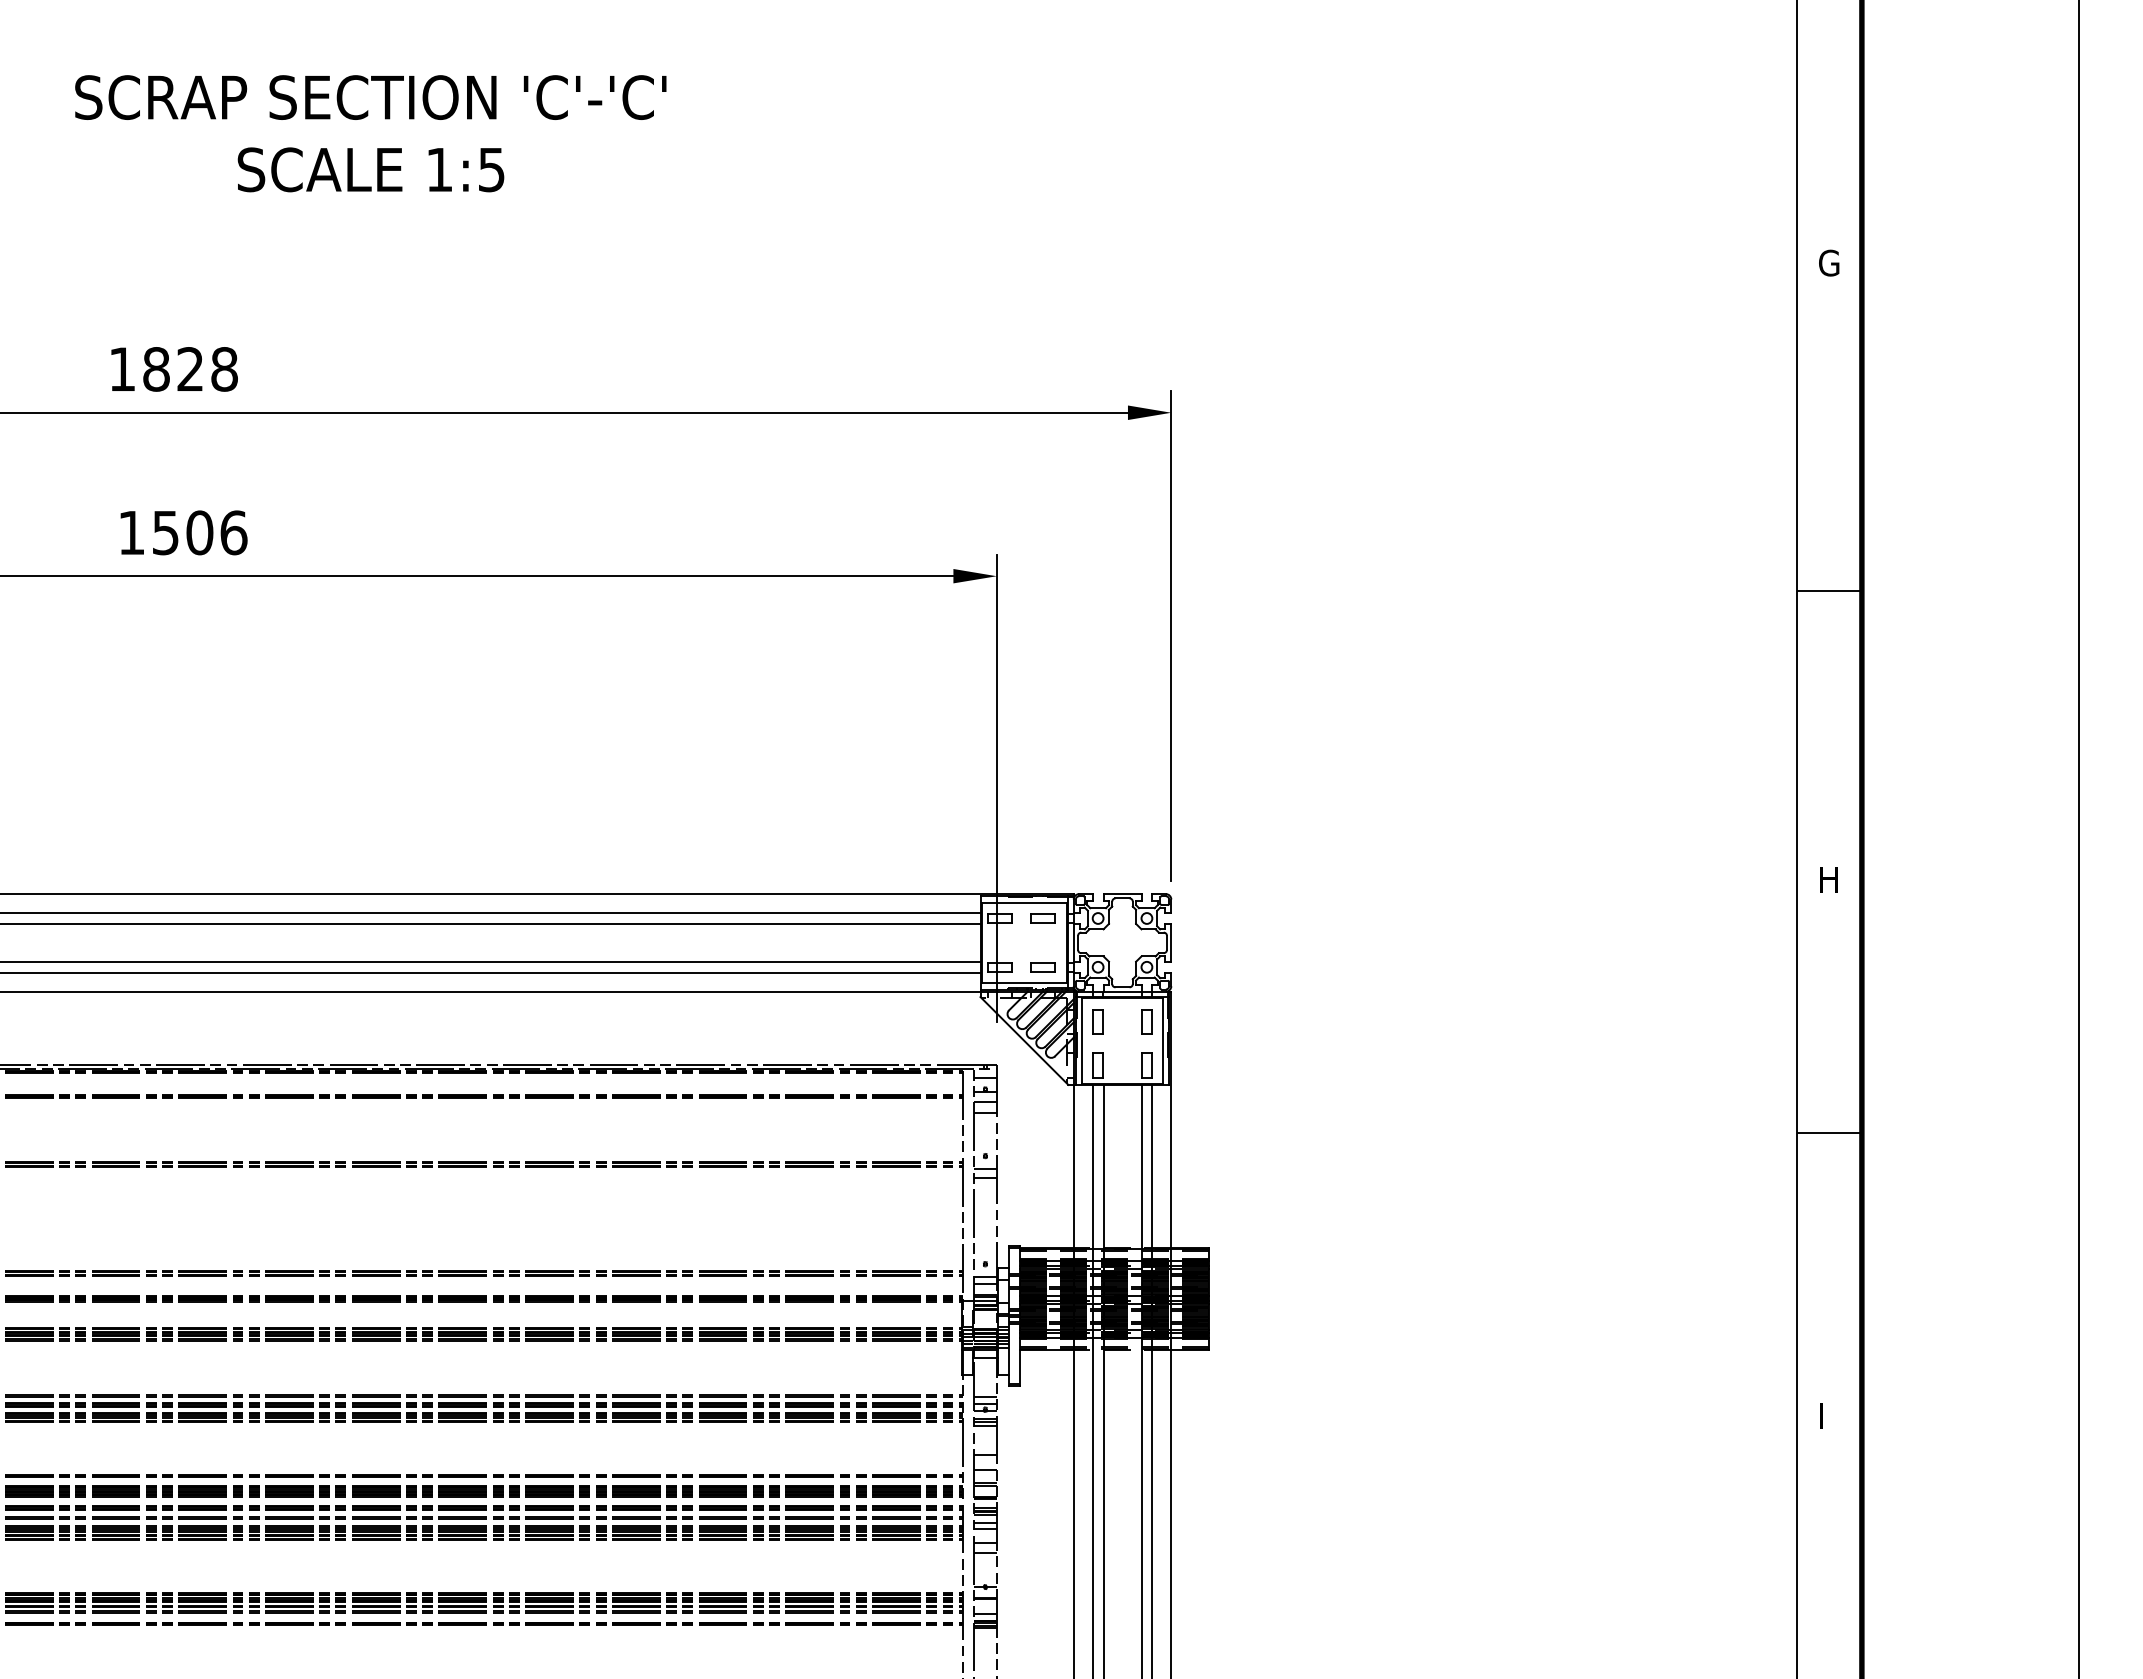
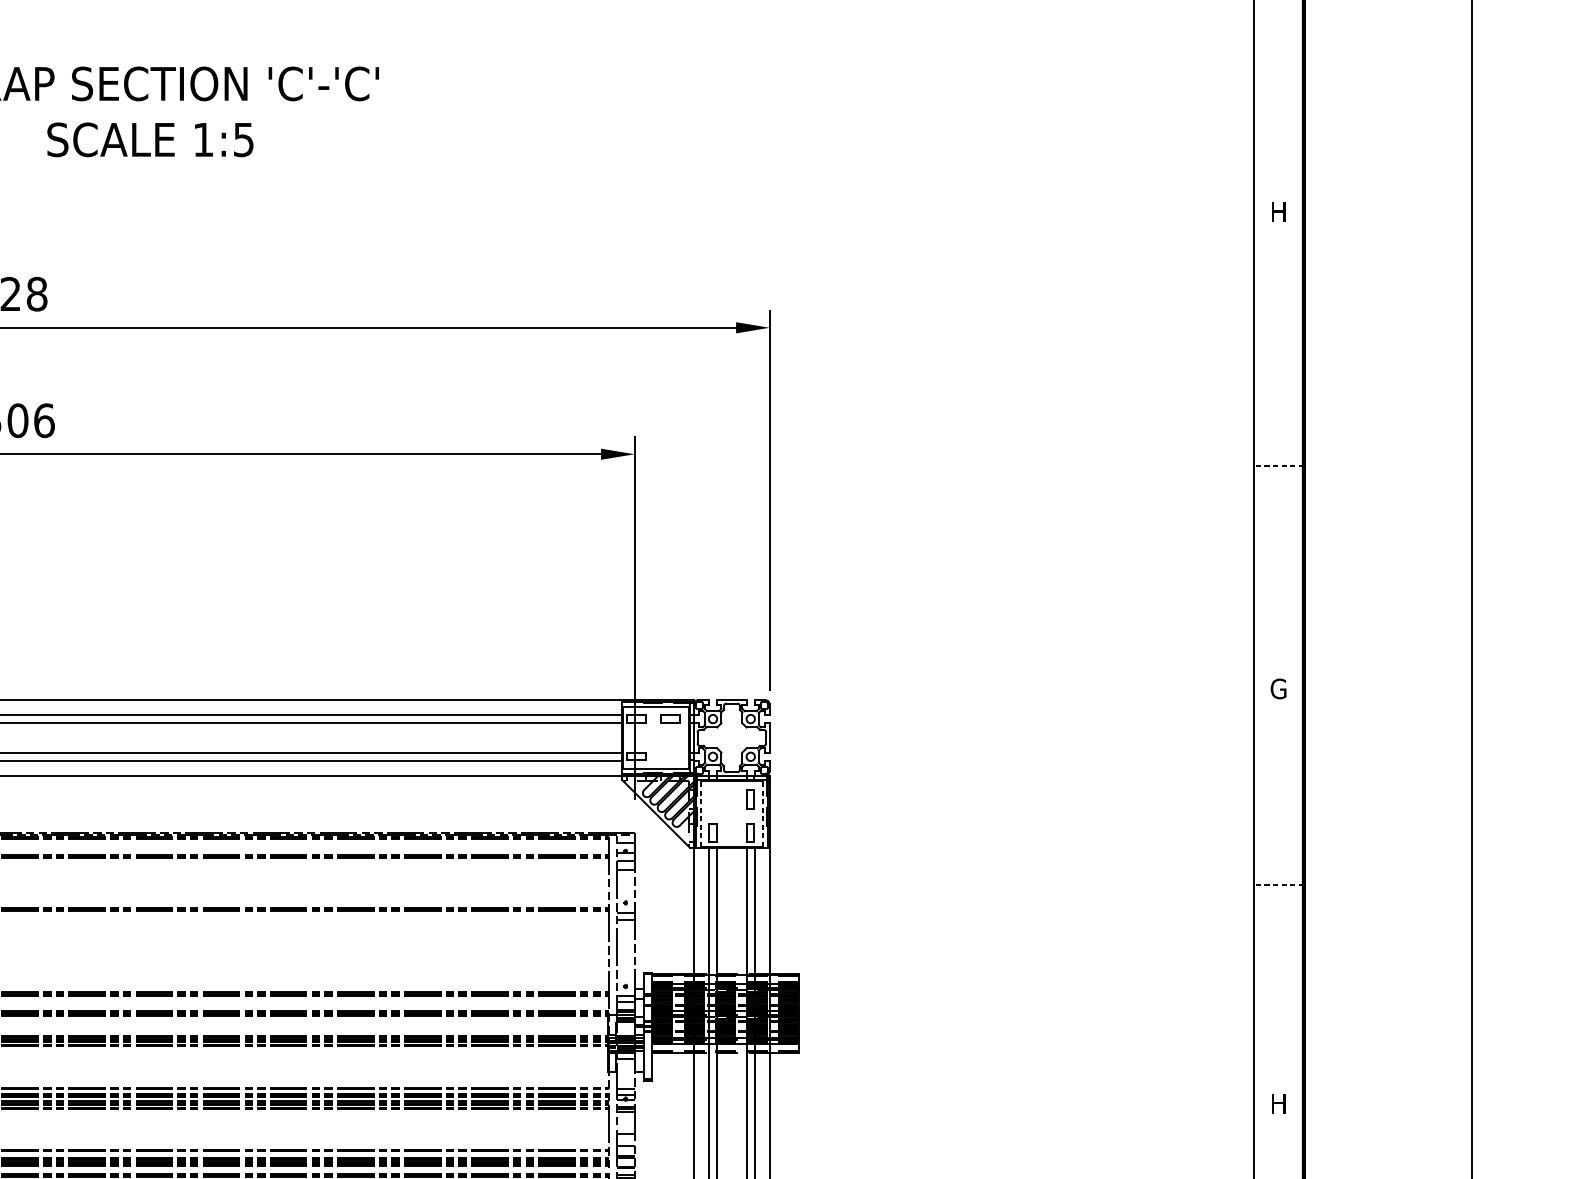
text: (1829, 262) -> (1278, 211), G -> H
line: (1829, 590) -> (1278, 465), solid -> dashed
text: (1829, 879) -> (1278, 688), H -> G
part: (1042, 967) -> (669, 756), removed
part: (1097, 1021) -> (712, 798), removed
line: (1082, 1041) -> (700, 814), solid -> dashed
line: (1162, 1041) -> (762, 814), solid -> dashed
line: (1829, 1132) -> (1278, 884), solid -> dashed
text: (1830, 1415) -> (1279, 1103), I -> H

